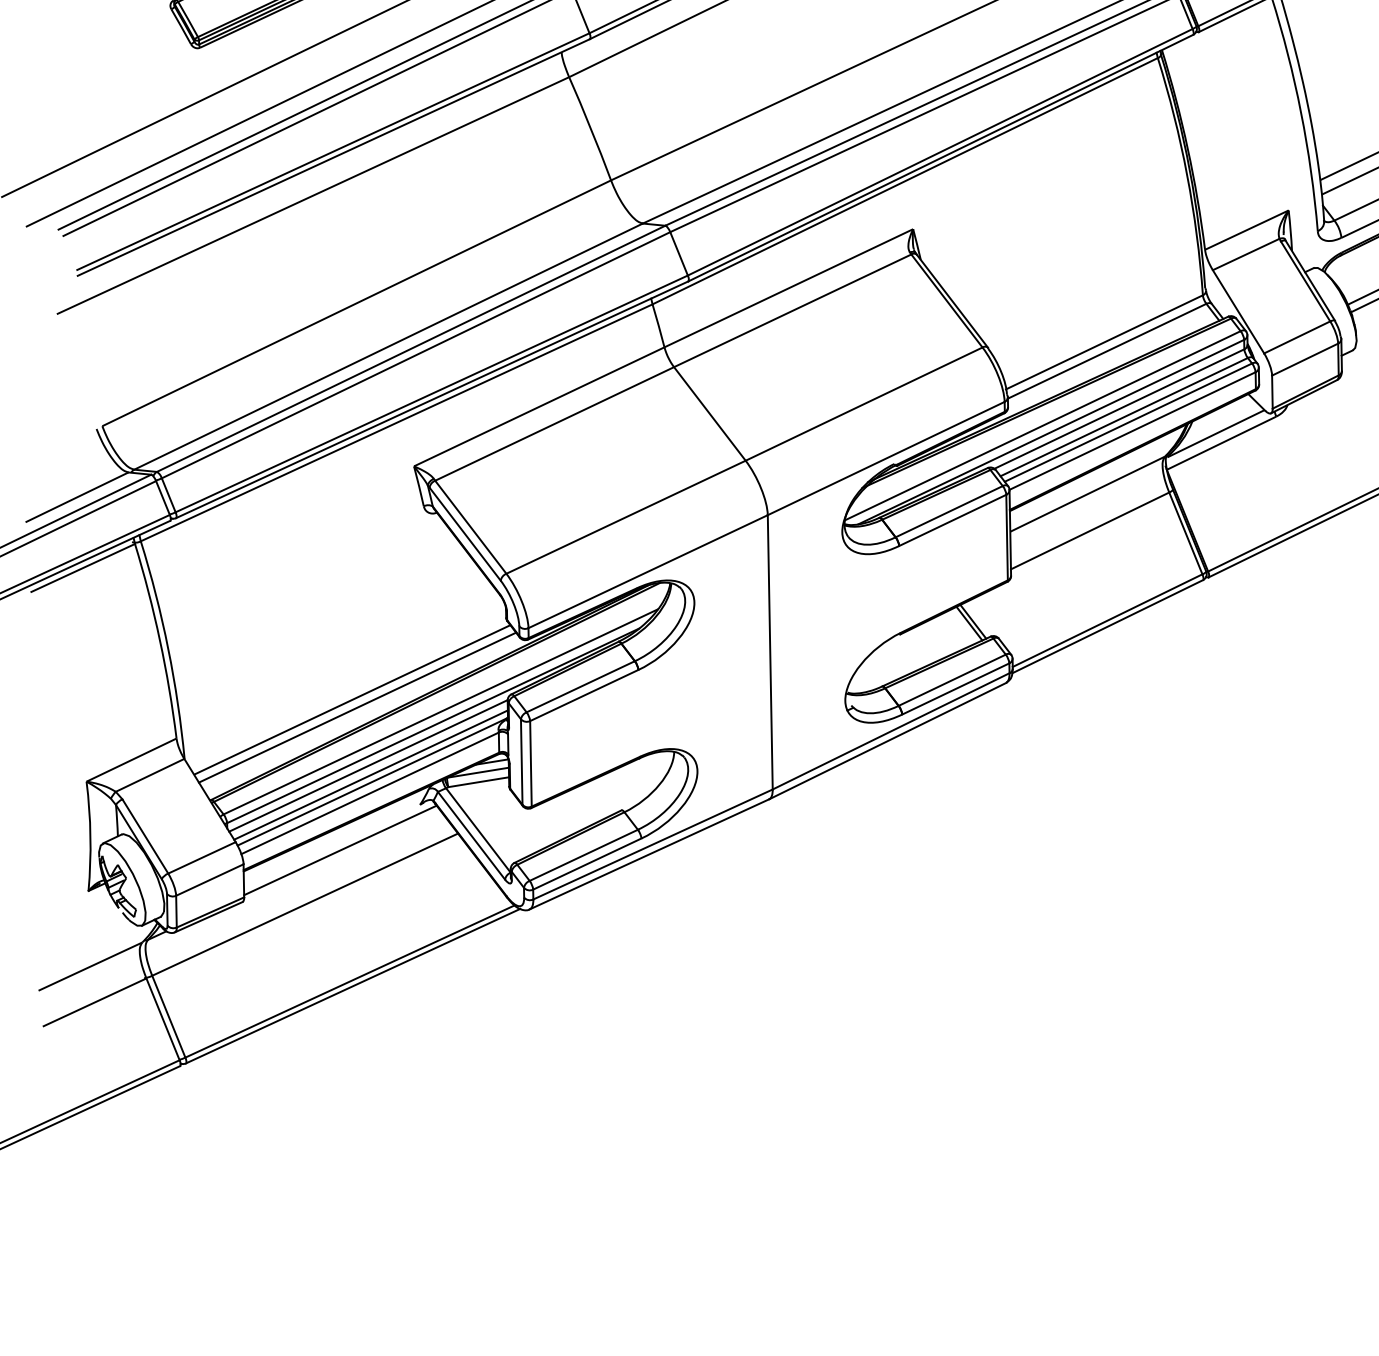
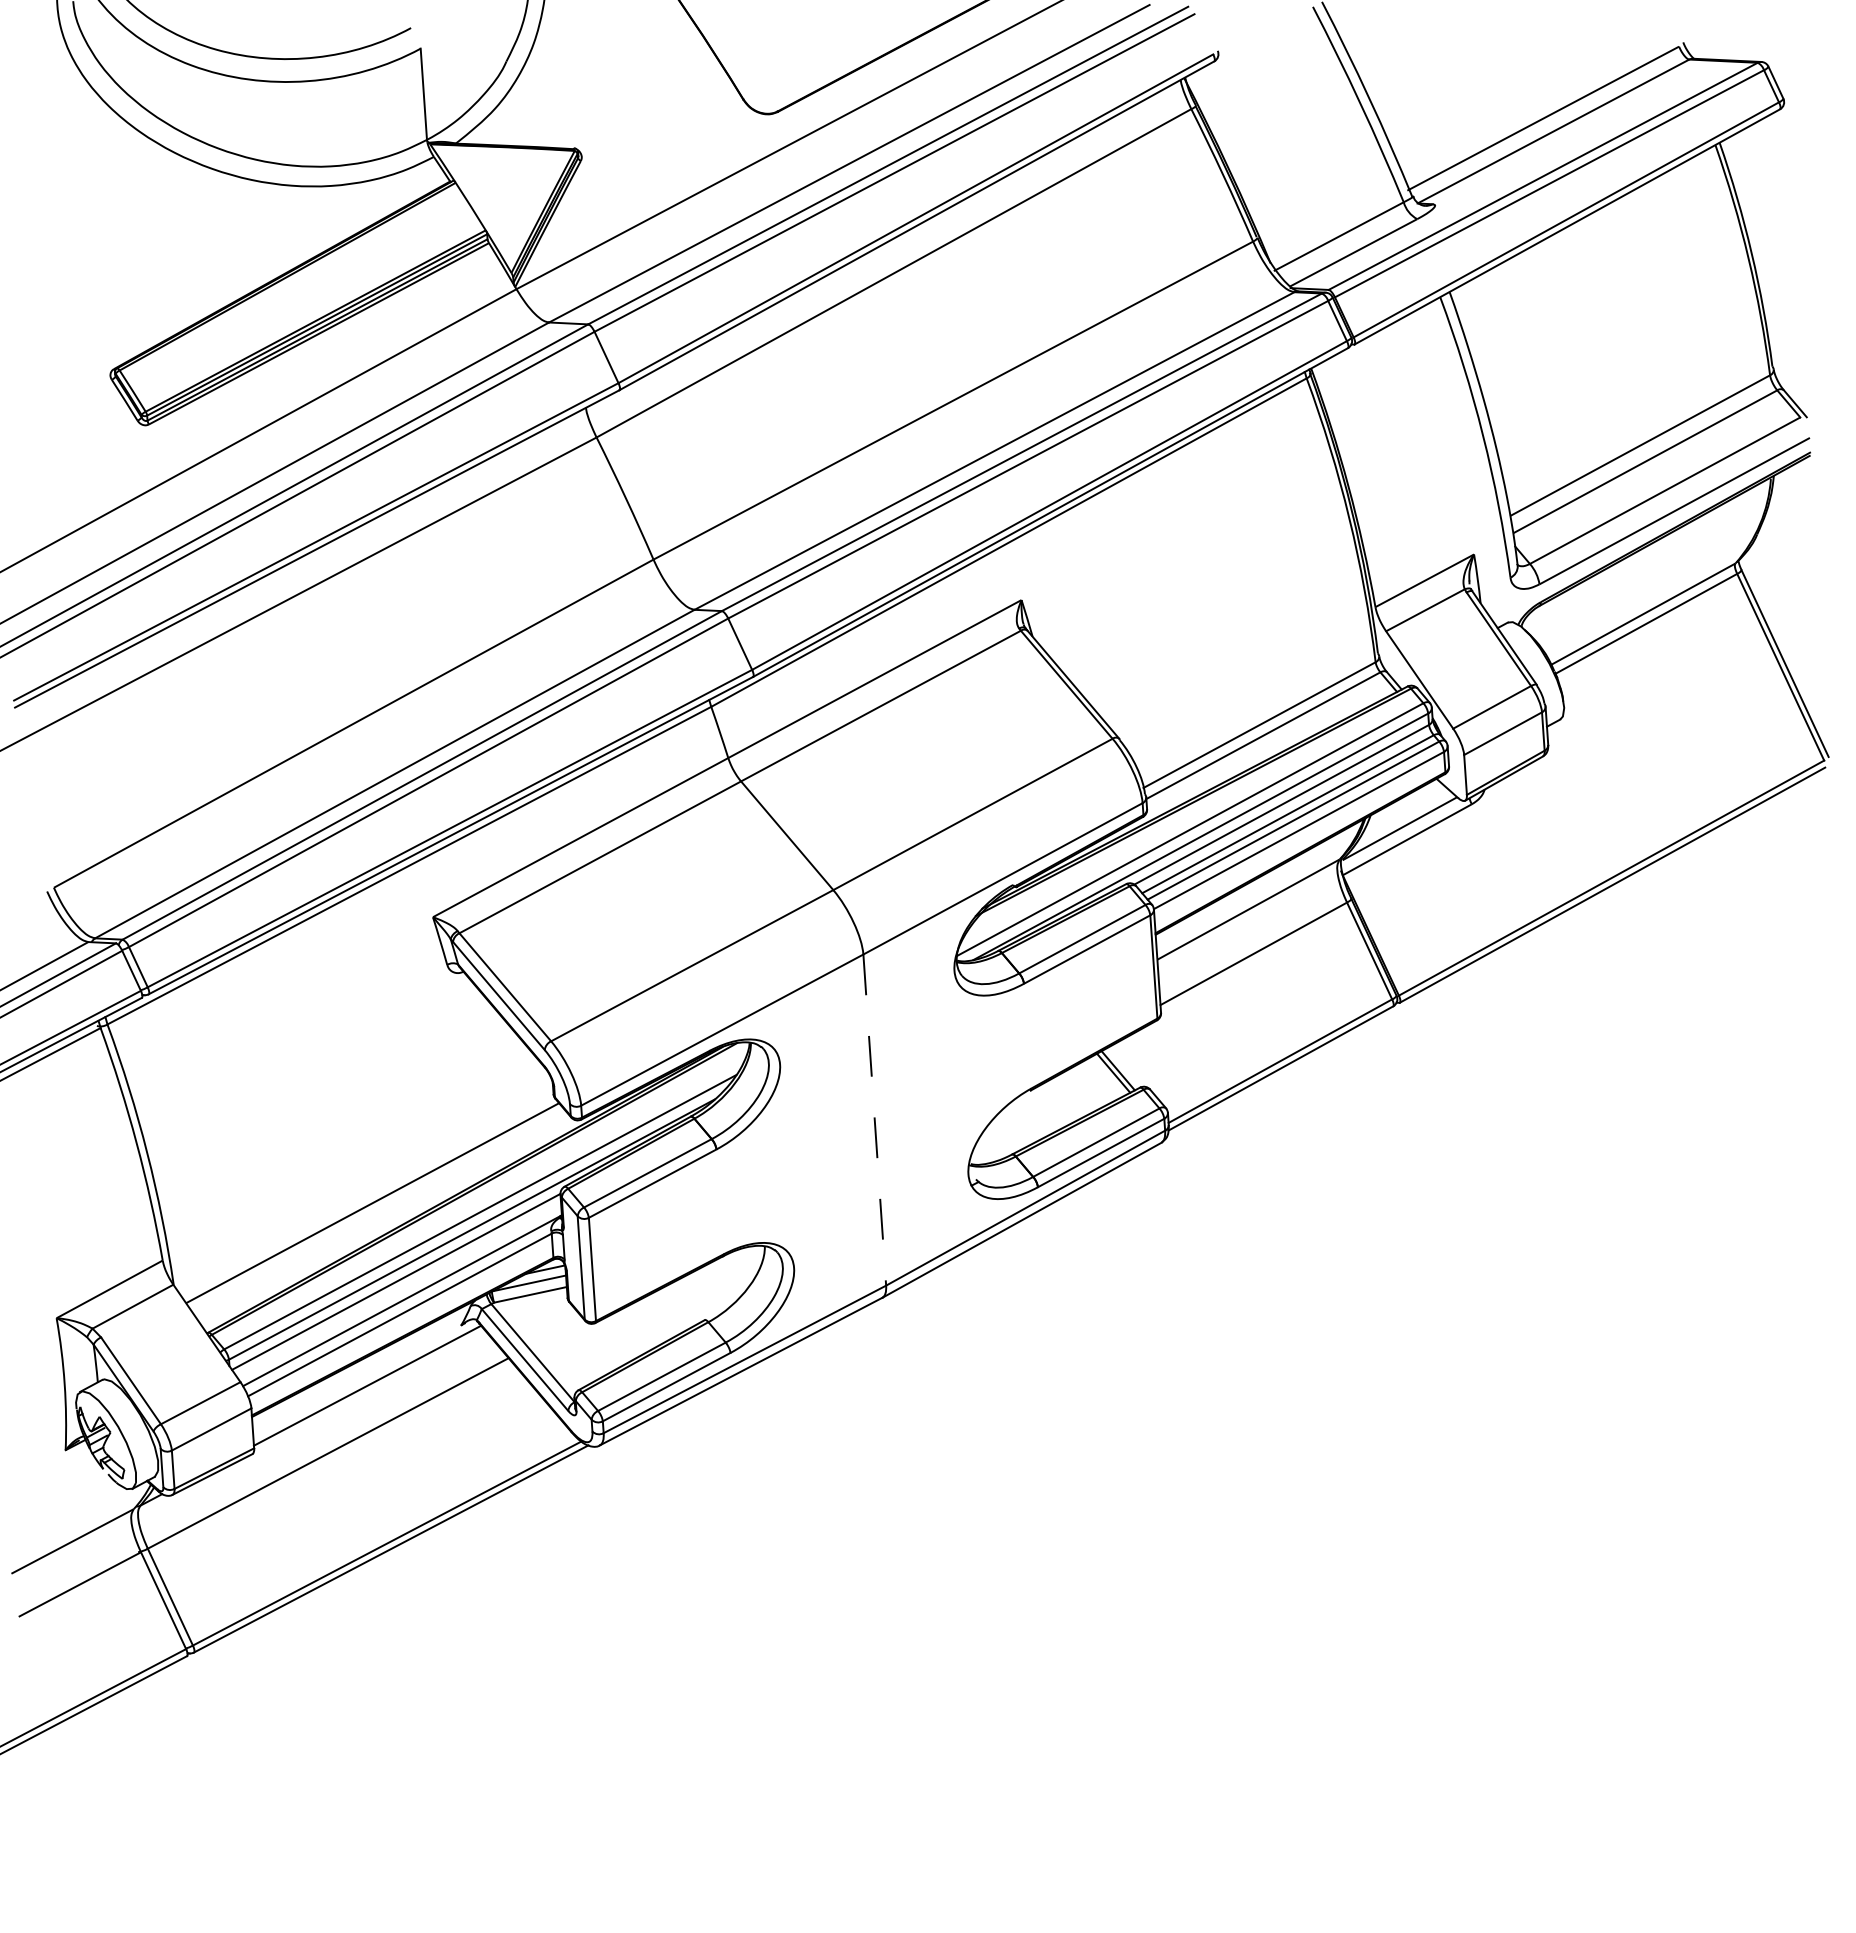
line: (770, 652) -> (874, 1120), solid -> dashed
line: (357, 707) -> (379, 1211), removed
line: (370, 774) -> (399, 1292), removed

